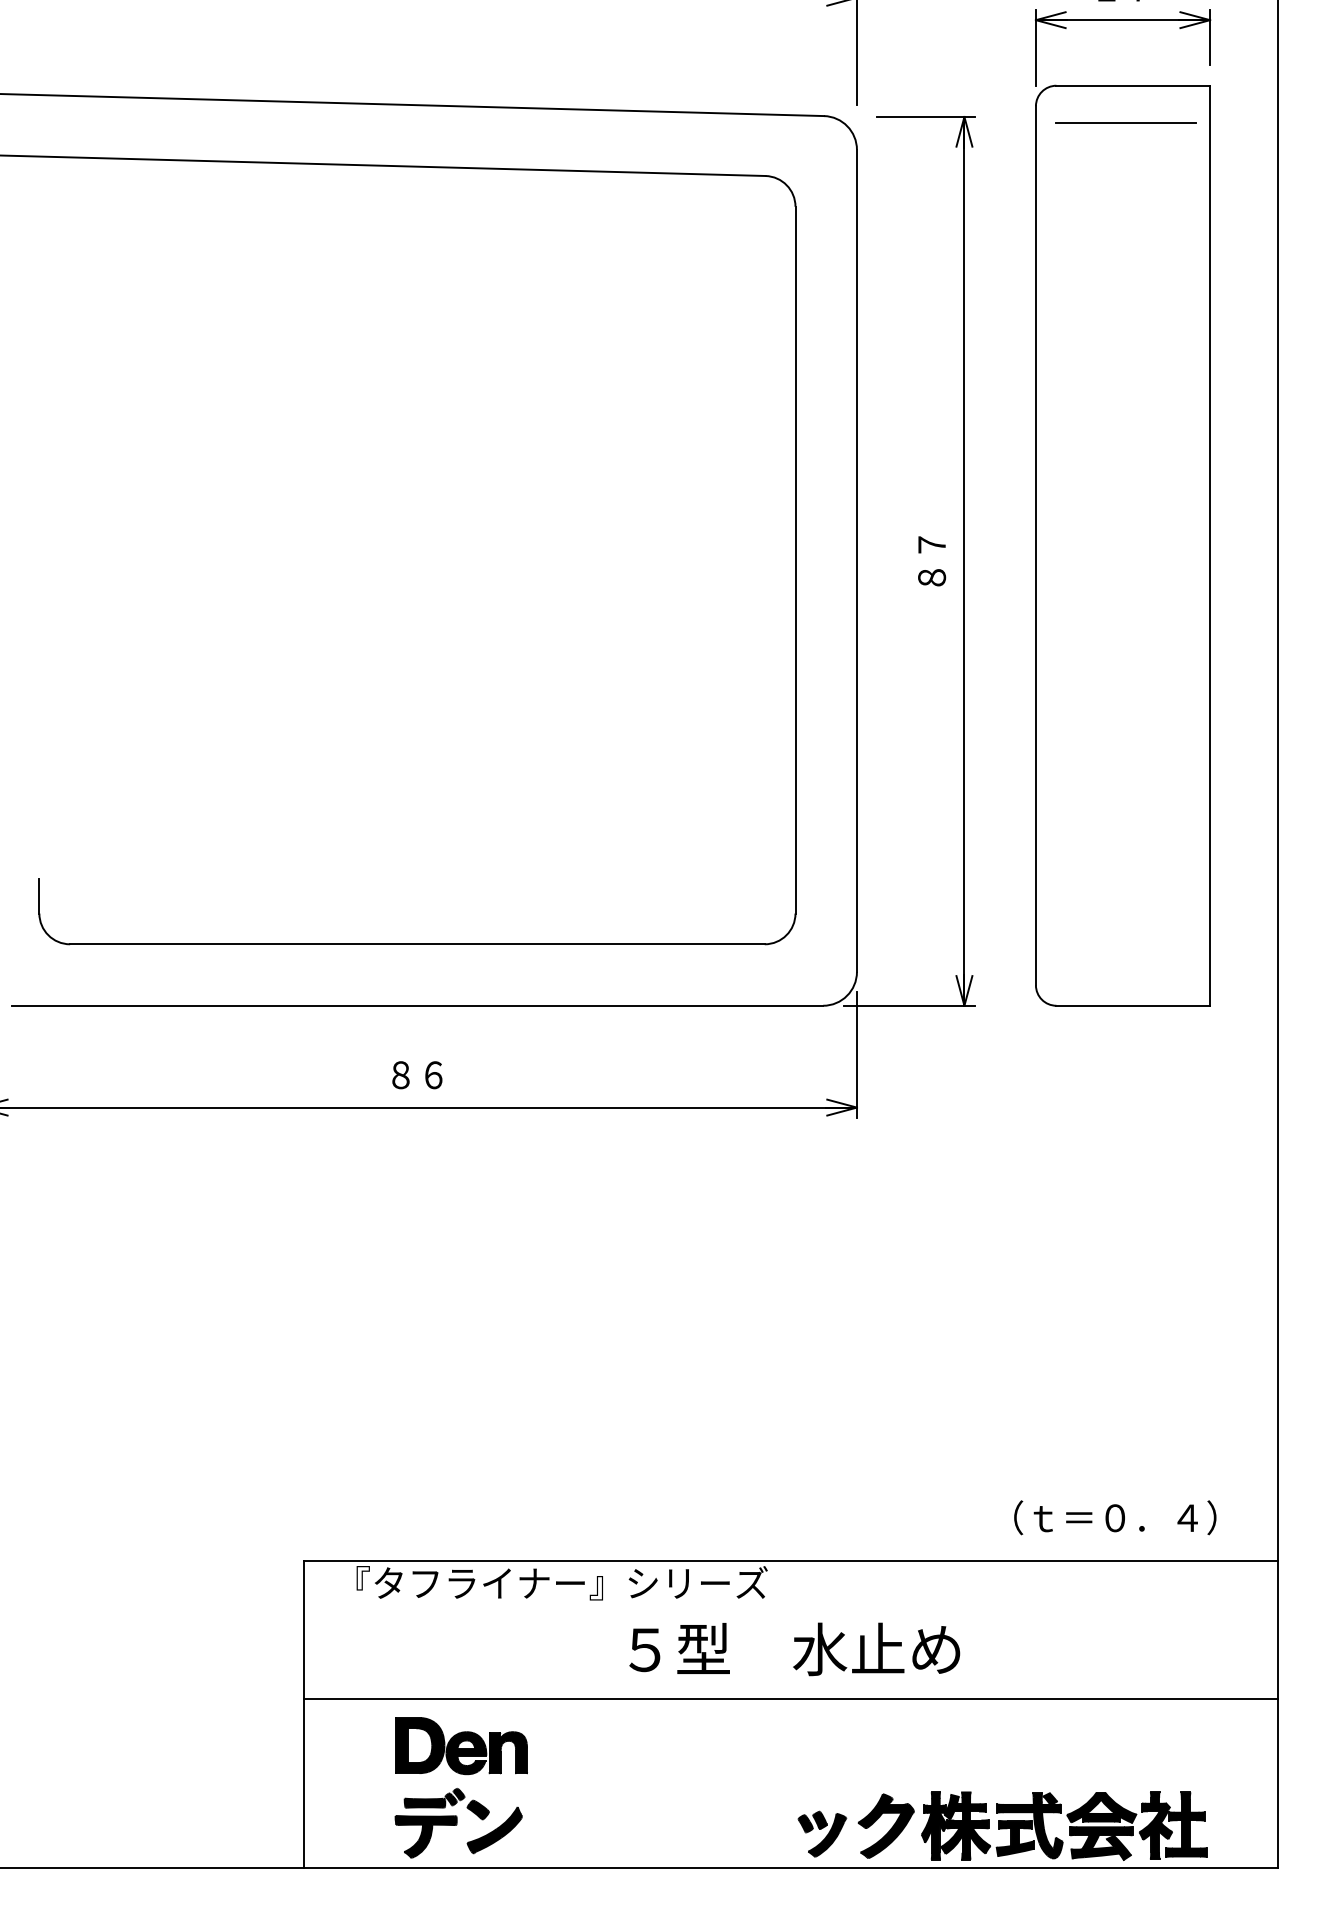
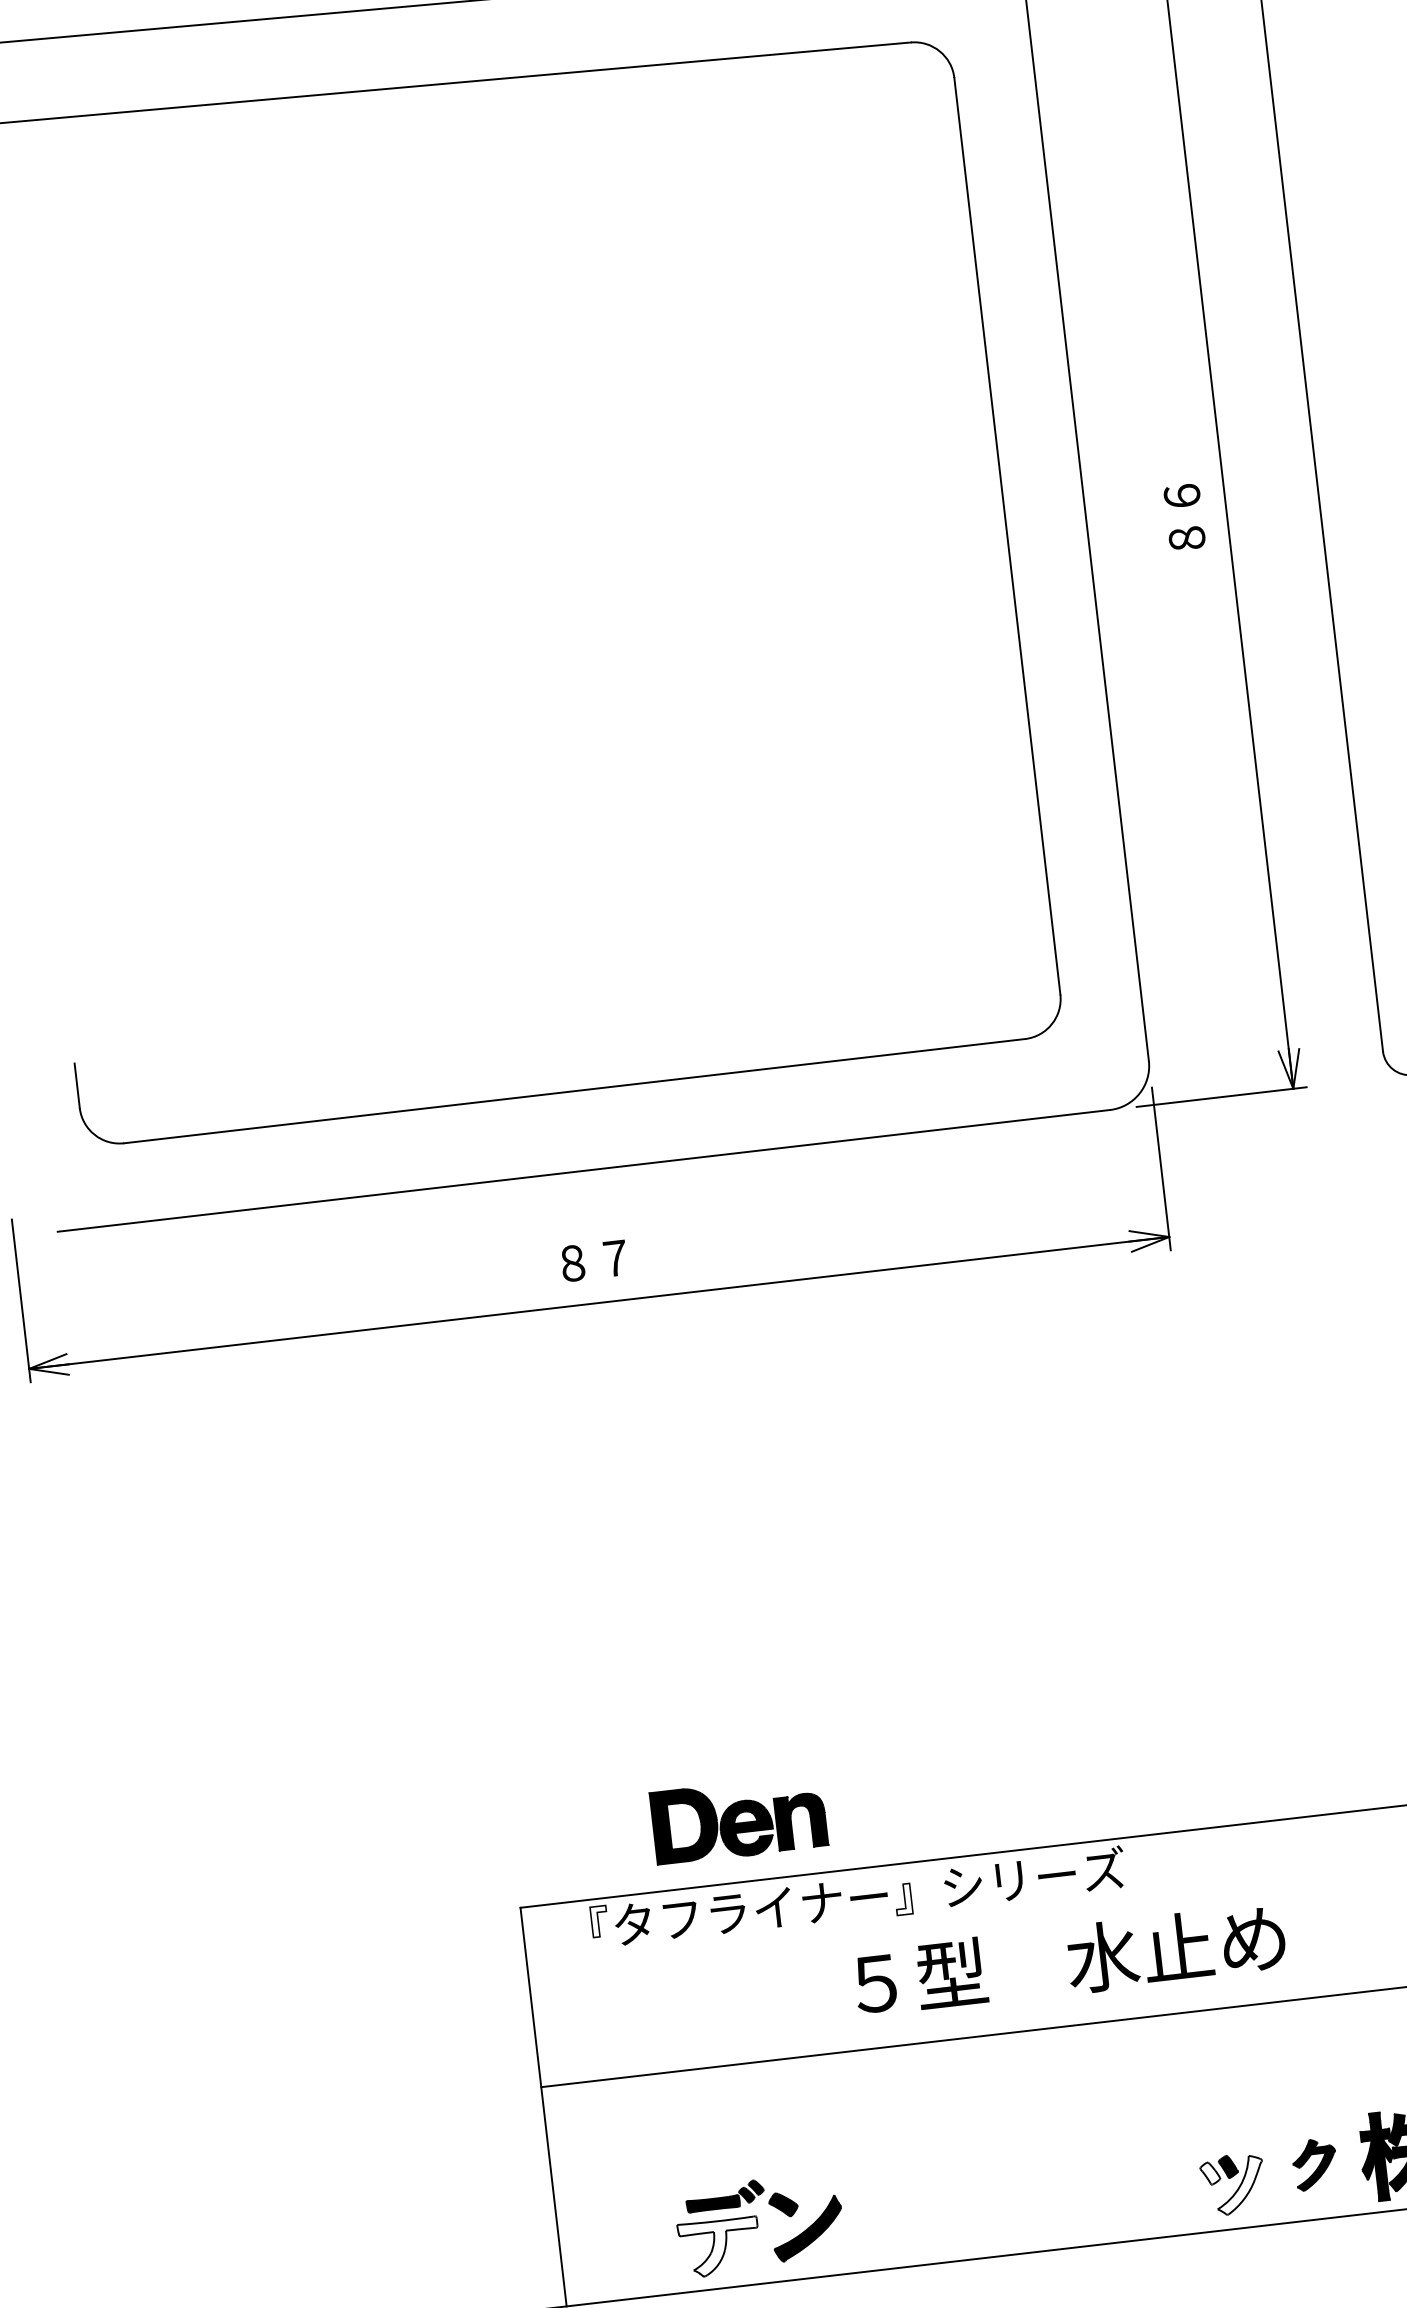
text: (932, 544) -> (1182, 495), ８７ -> ８６
text: (433, 1075) -> (615, 1258), ８６ -> ８７
text: (794, 1649) -> (1069, 1960), moved
part: (461, 1746) -> (739, 1820), moved
fill: (805, 1823) -> (1209, 2173), removed
part: (885, 1825) -> (1313, 2163), size x0.6
fill: (827, 1834) -> (1240, 2184), removed
fill: (425, 1836) -> (719, 2247), removed

